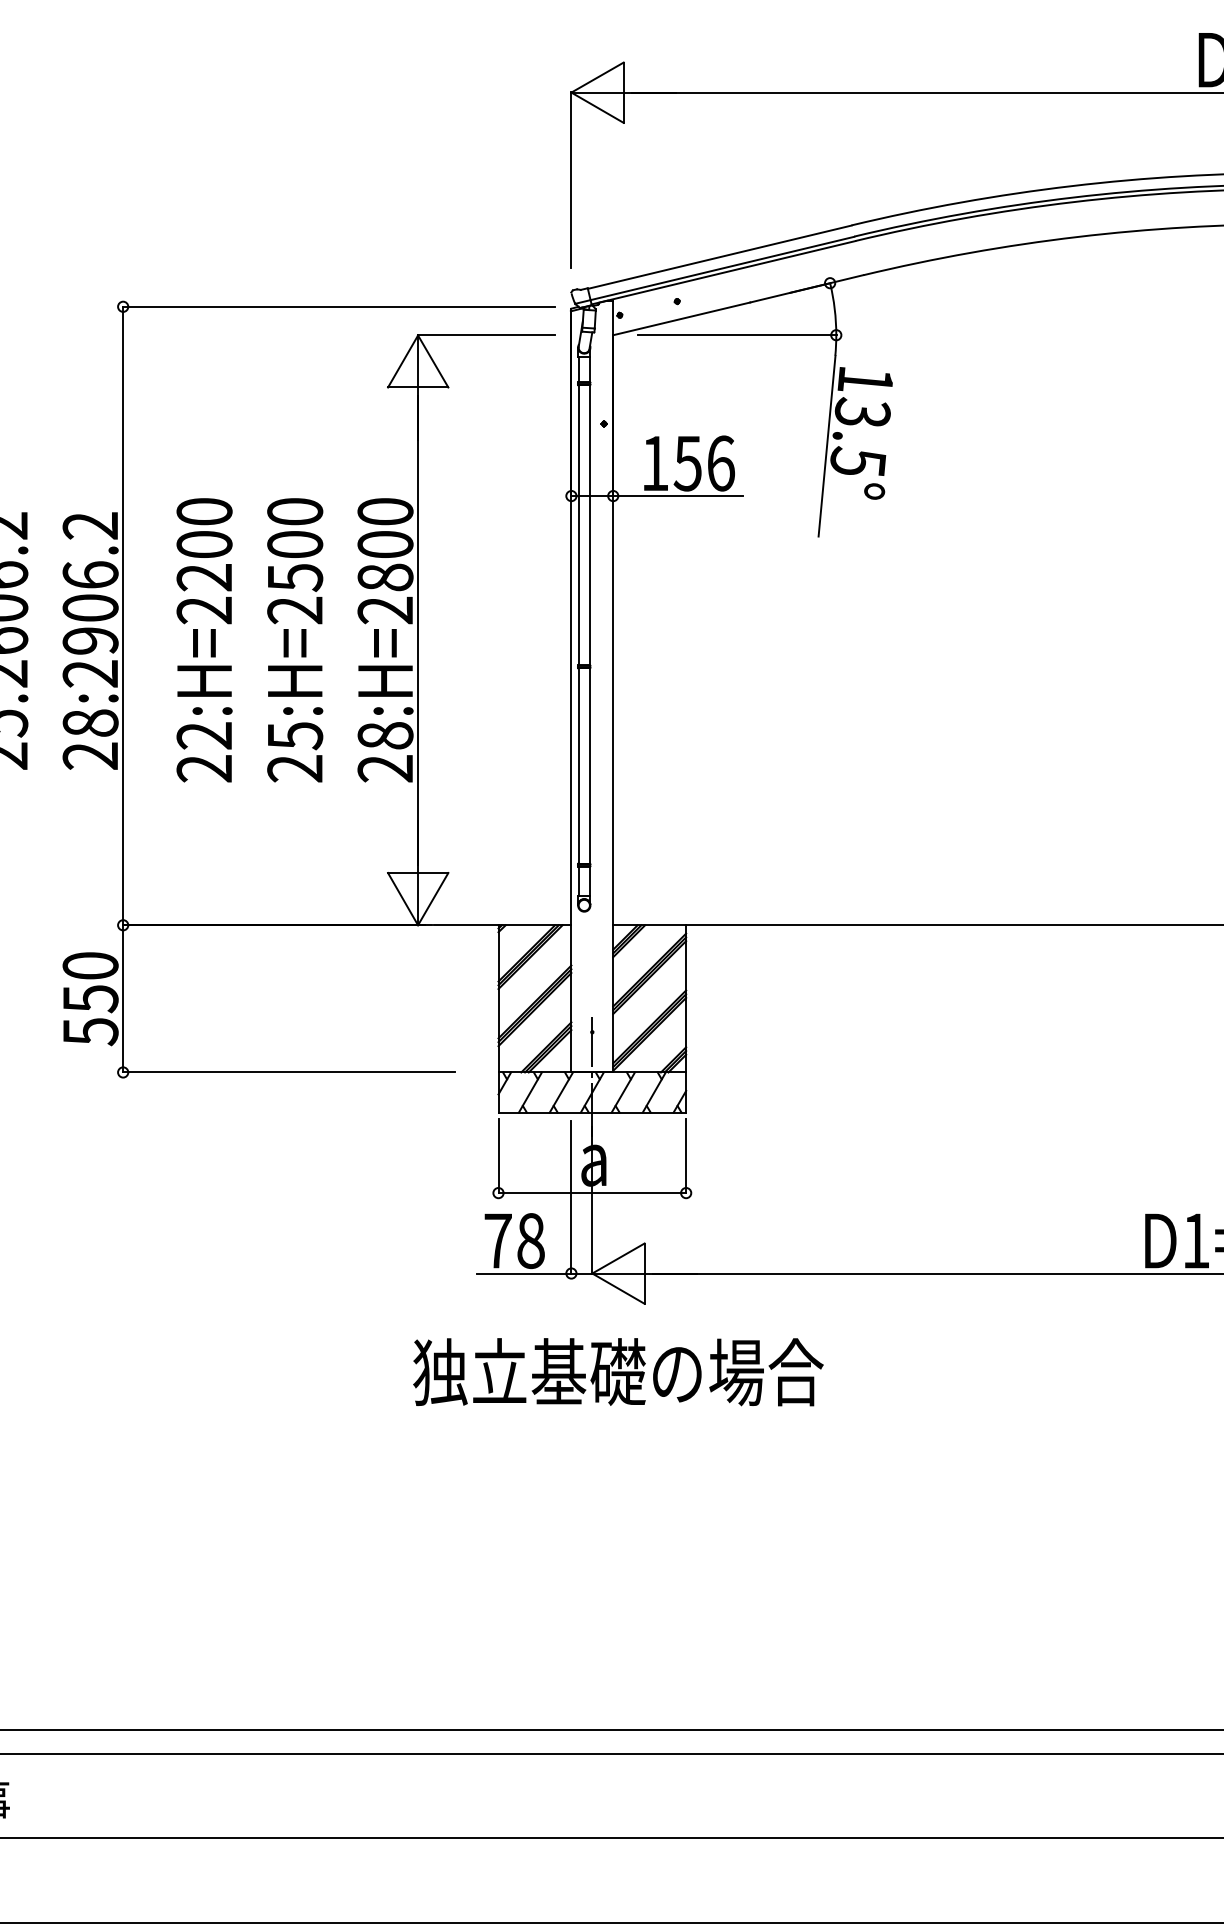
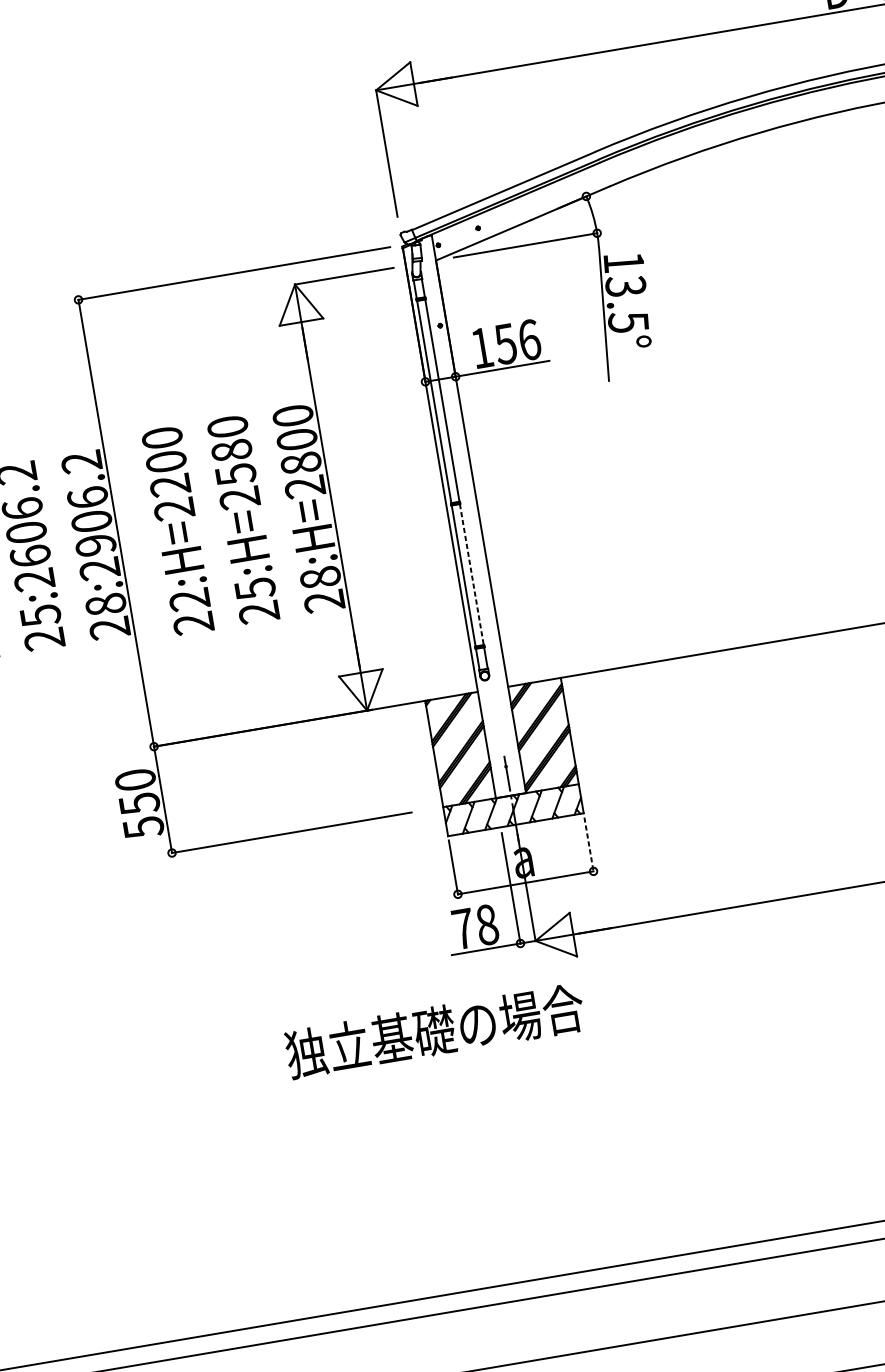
text: (295, 544) -> (232, 450), 25:H=2500 -> 25:H=2580
line: (589, 766) -> (471, 575), solid -> dashed
line: (686, 1156) -> (589, 844), solid -> dashed
text: (618, 1372) -> (435, 1031), moved

